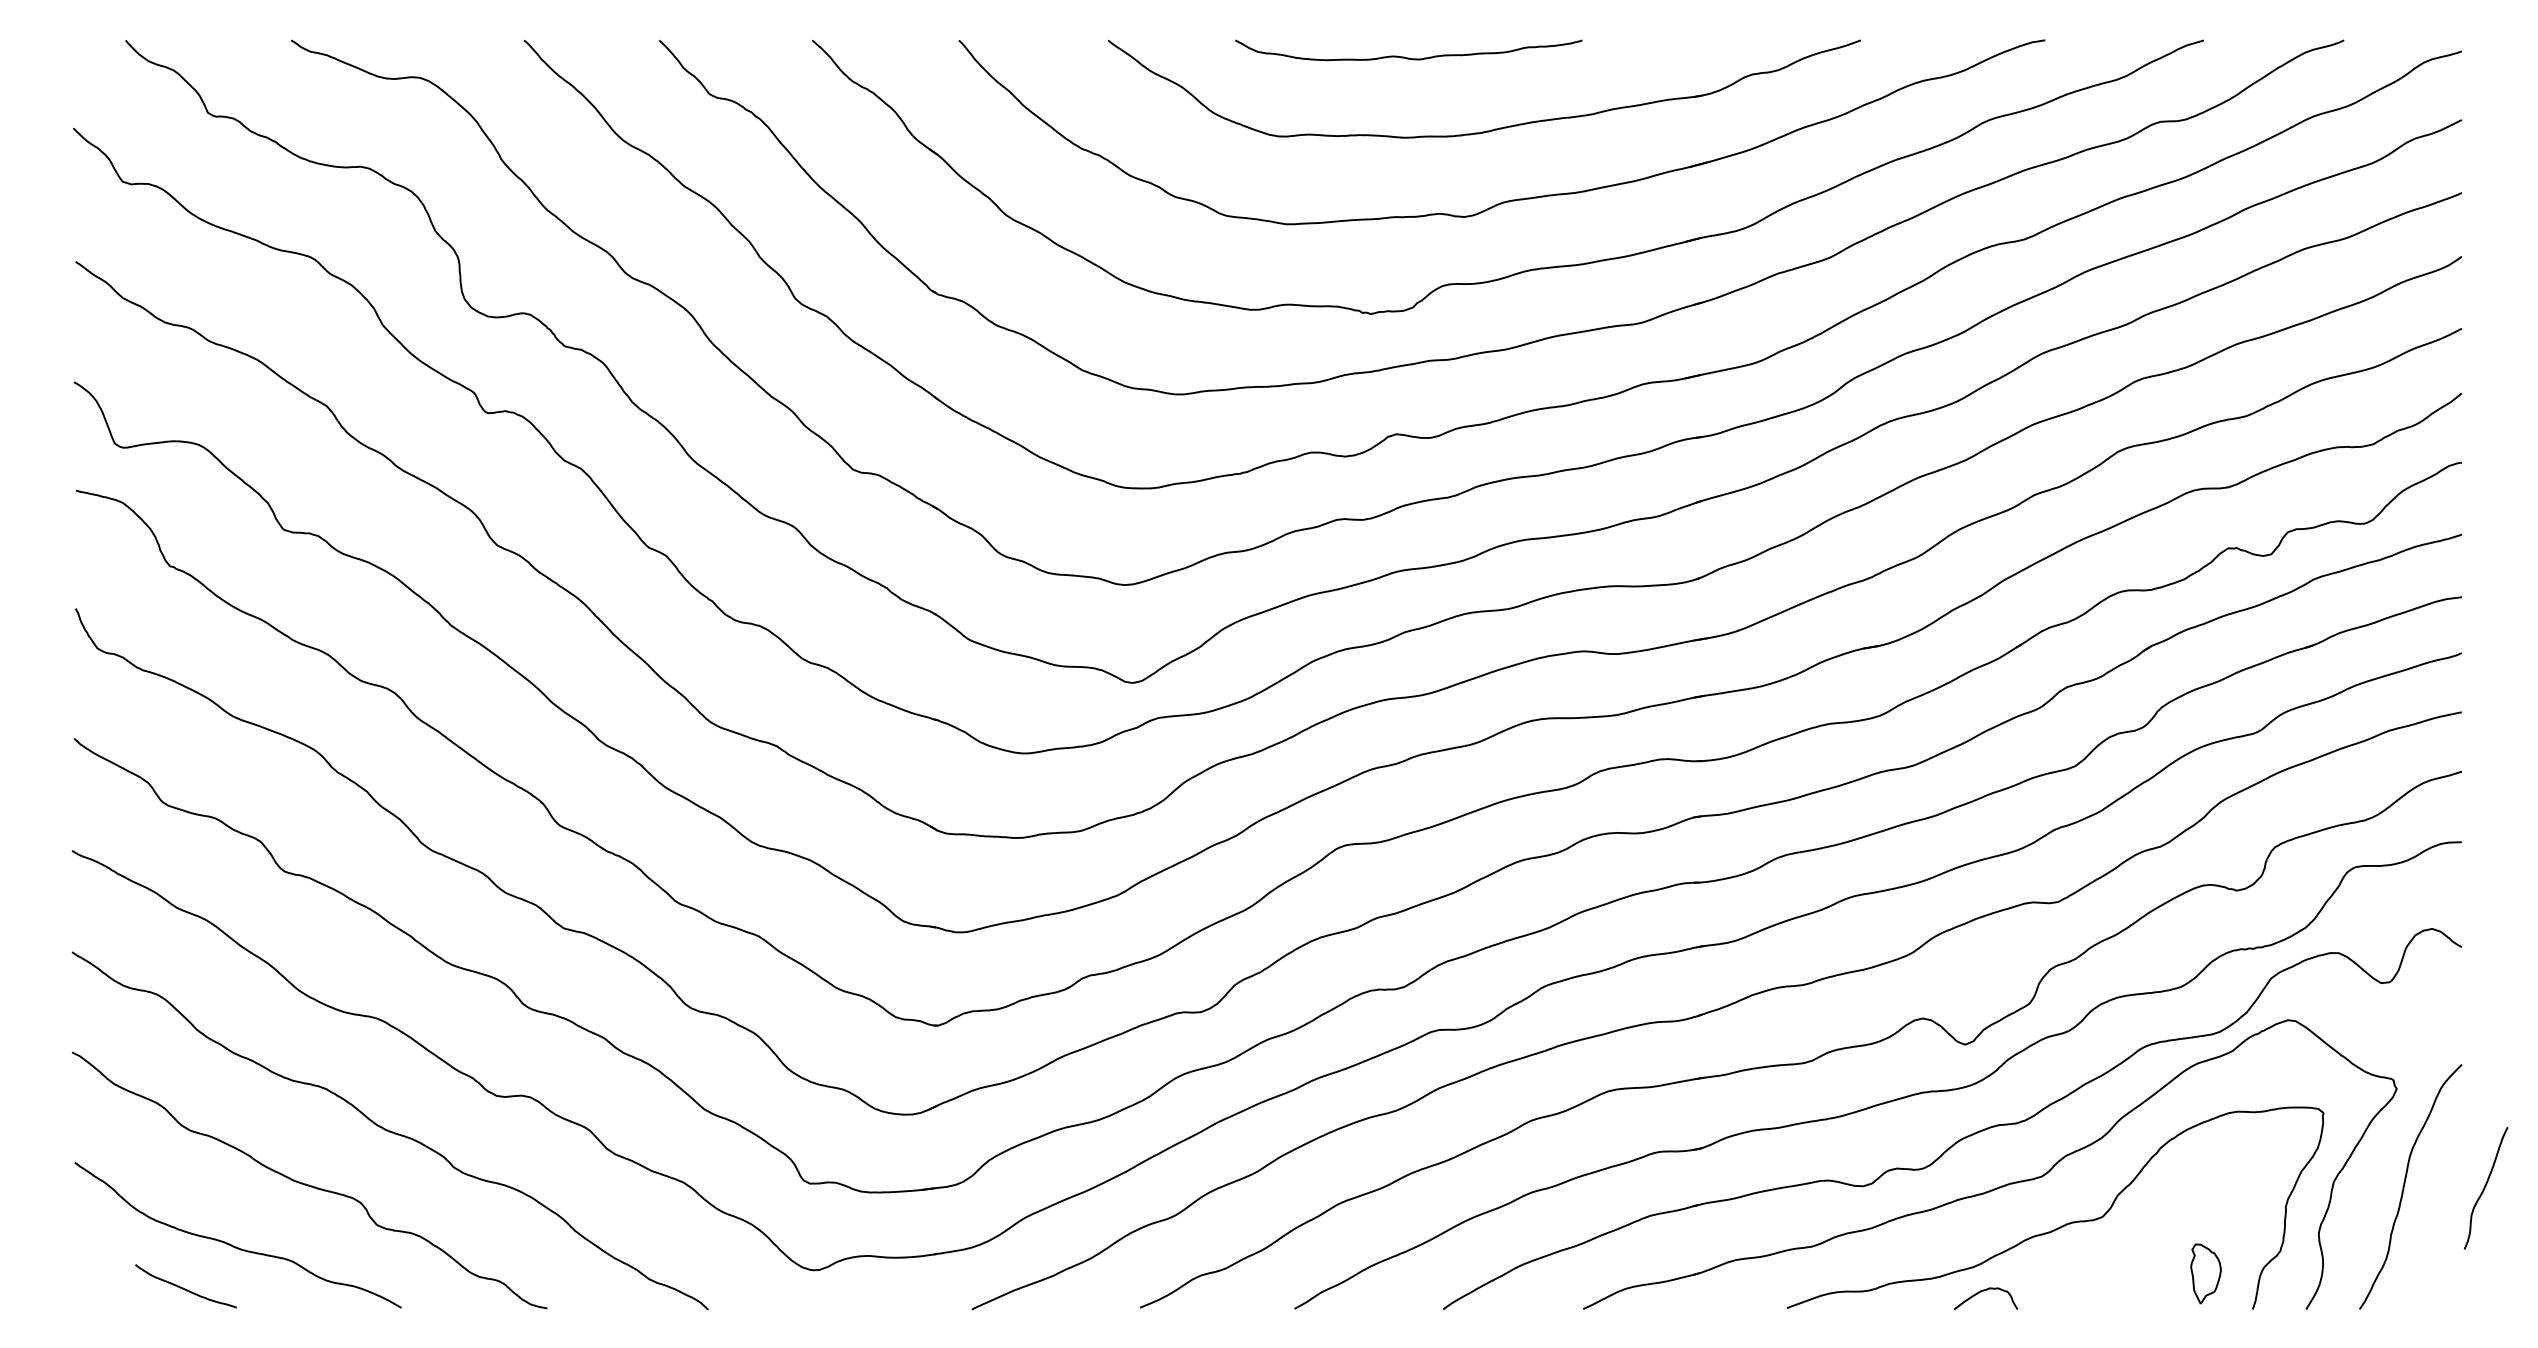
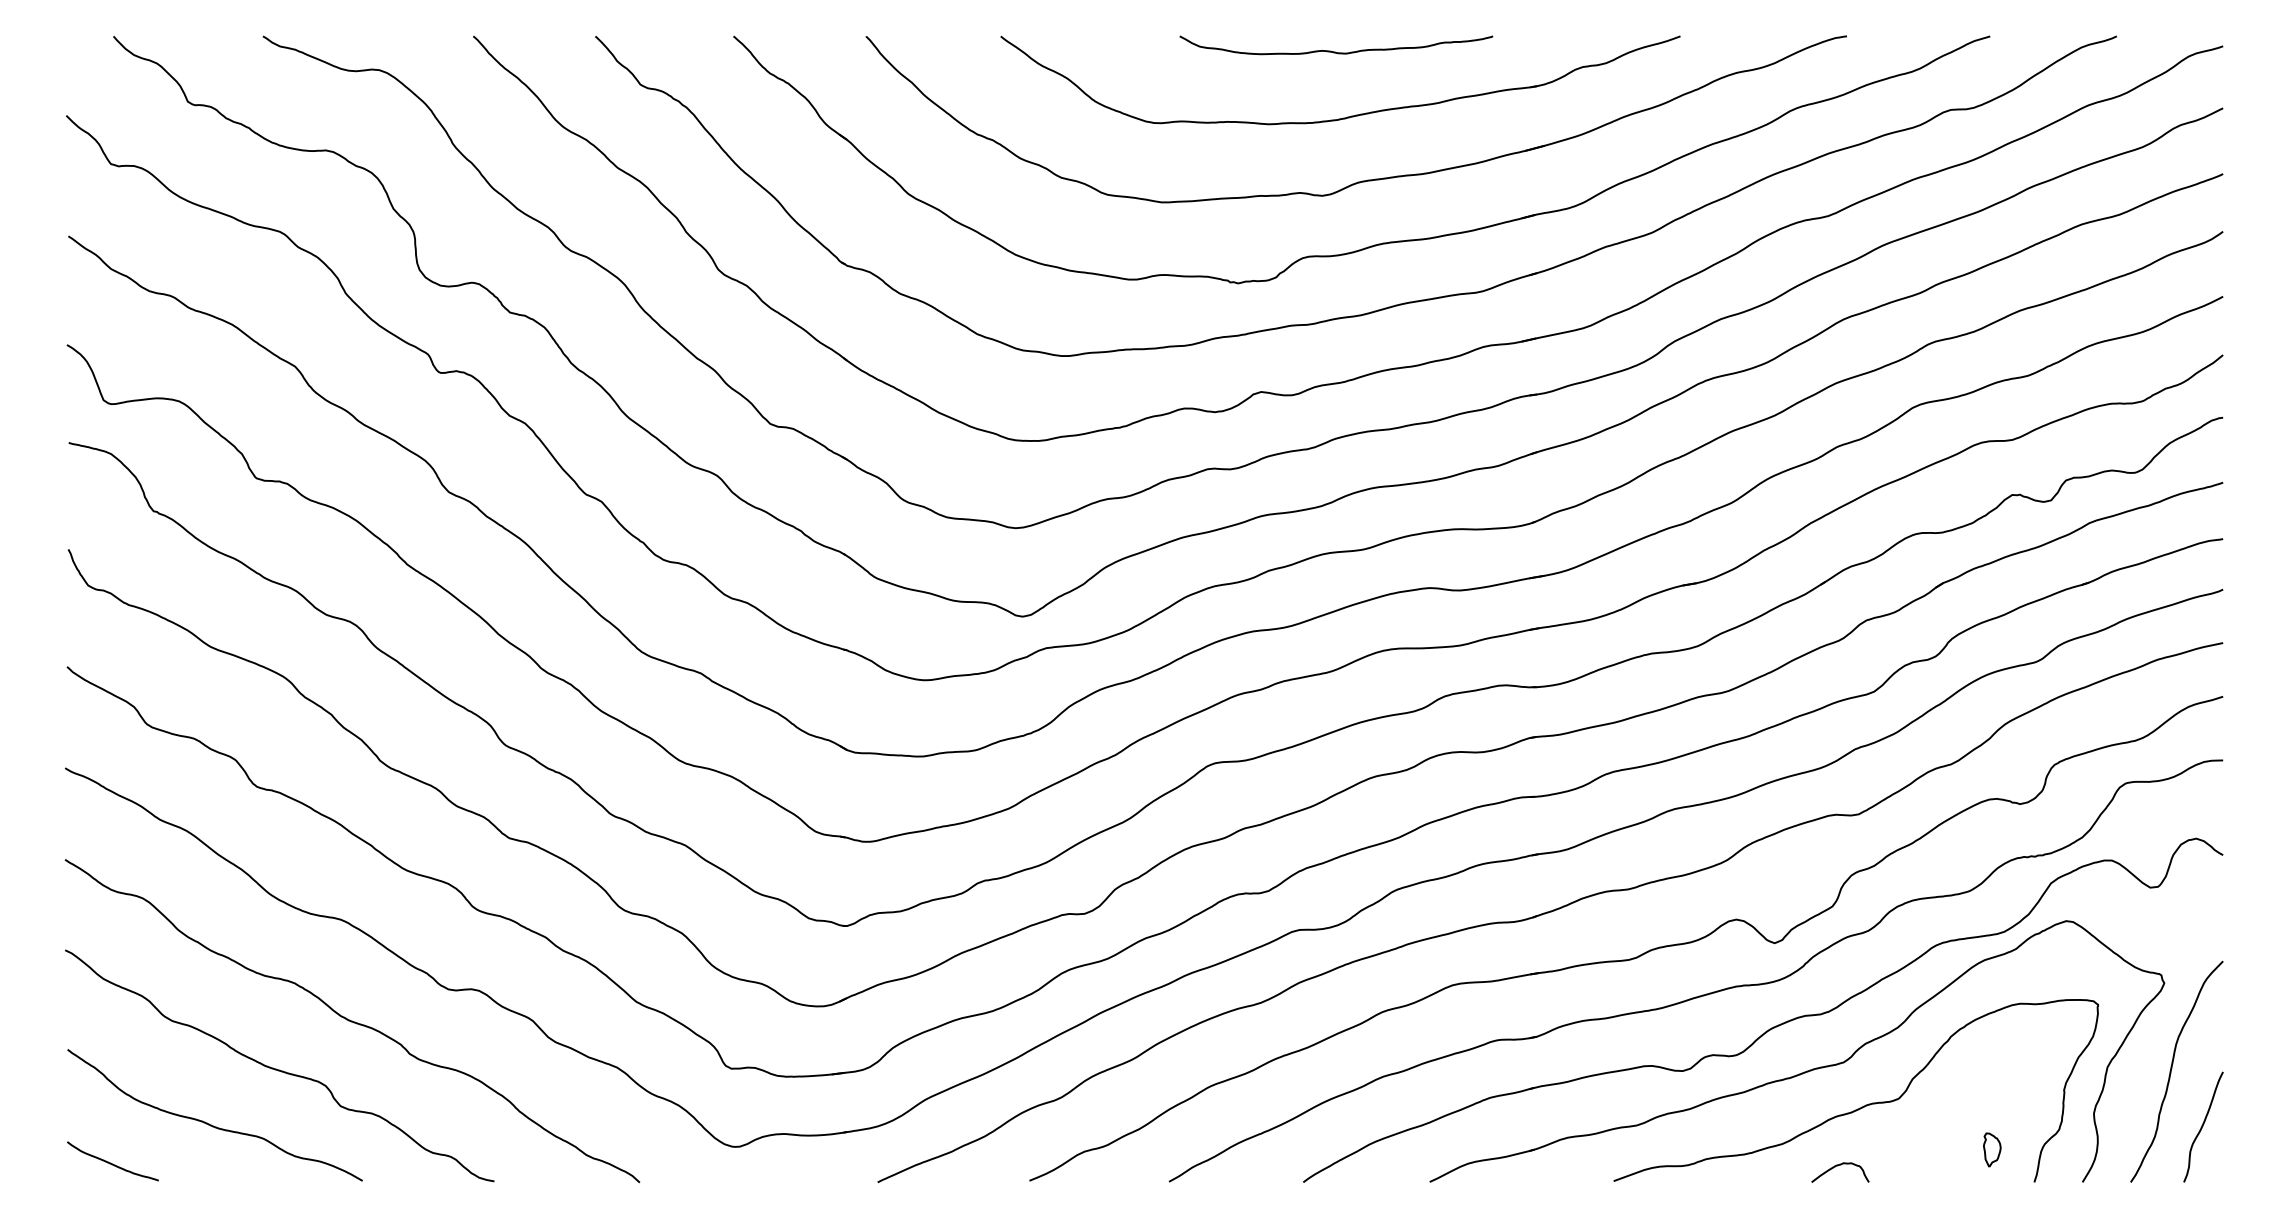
curve: (1408, 57) -> (1336, 51), moved
curve: (2485, 1188) -> (2202, 1127), moved
part: (2206, 1273) -> (1992, 1149), size x0.62
curve: (185, 1288) -> (112, 1163), moved
curve: (1984, 1291) -> (1839, 1166), moved

